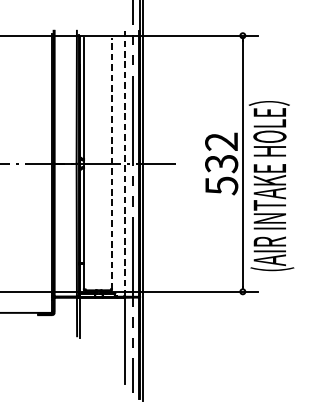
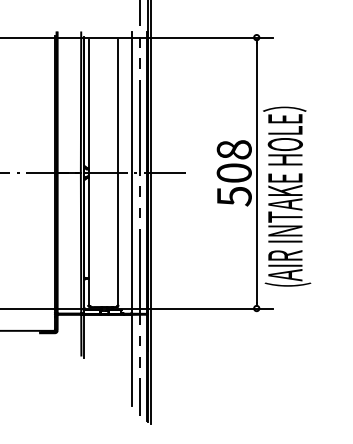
text: (220, 152) -> (233, 161), 532 -> 508
line: (112, 164) -> (118, 173), dashed -> solid
line: (124, 164) -> (131, 173), dashed -> solid

